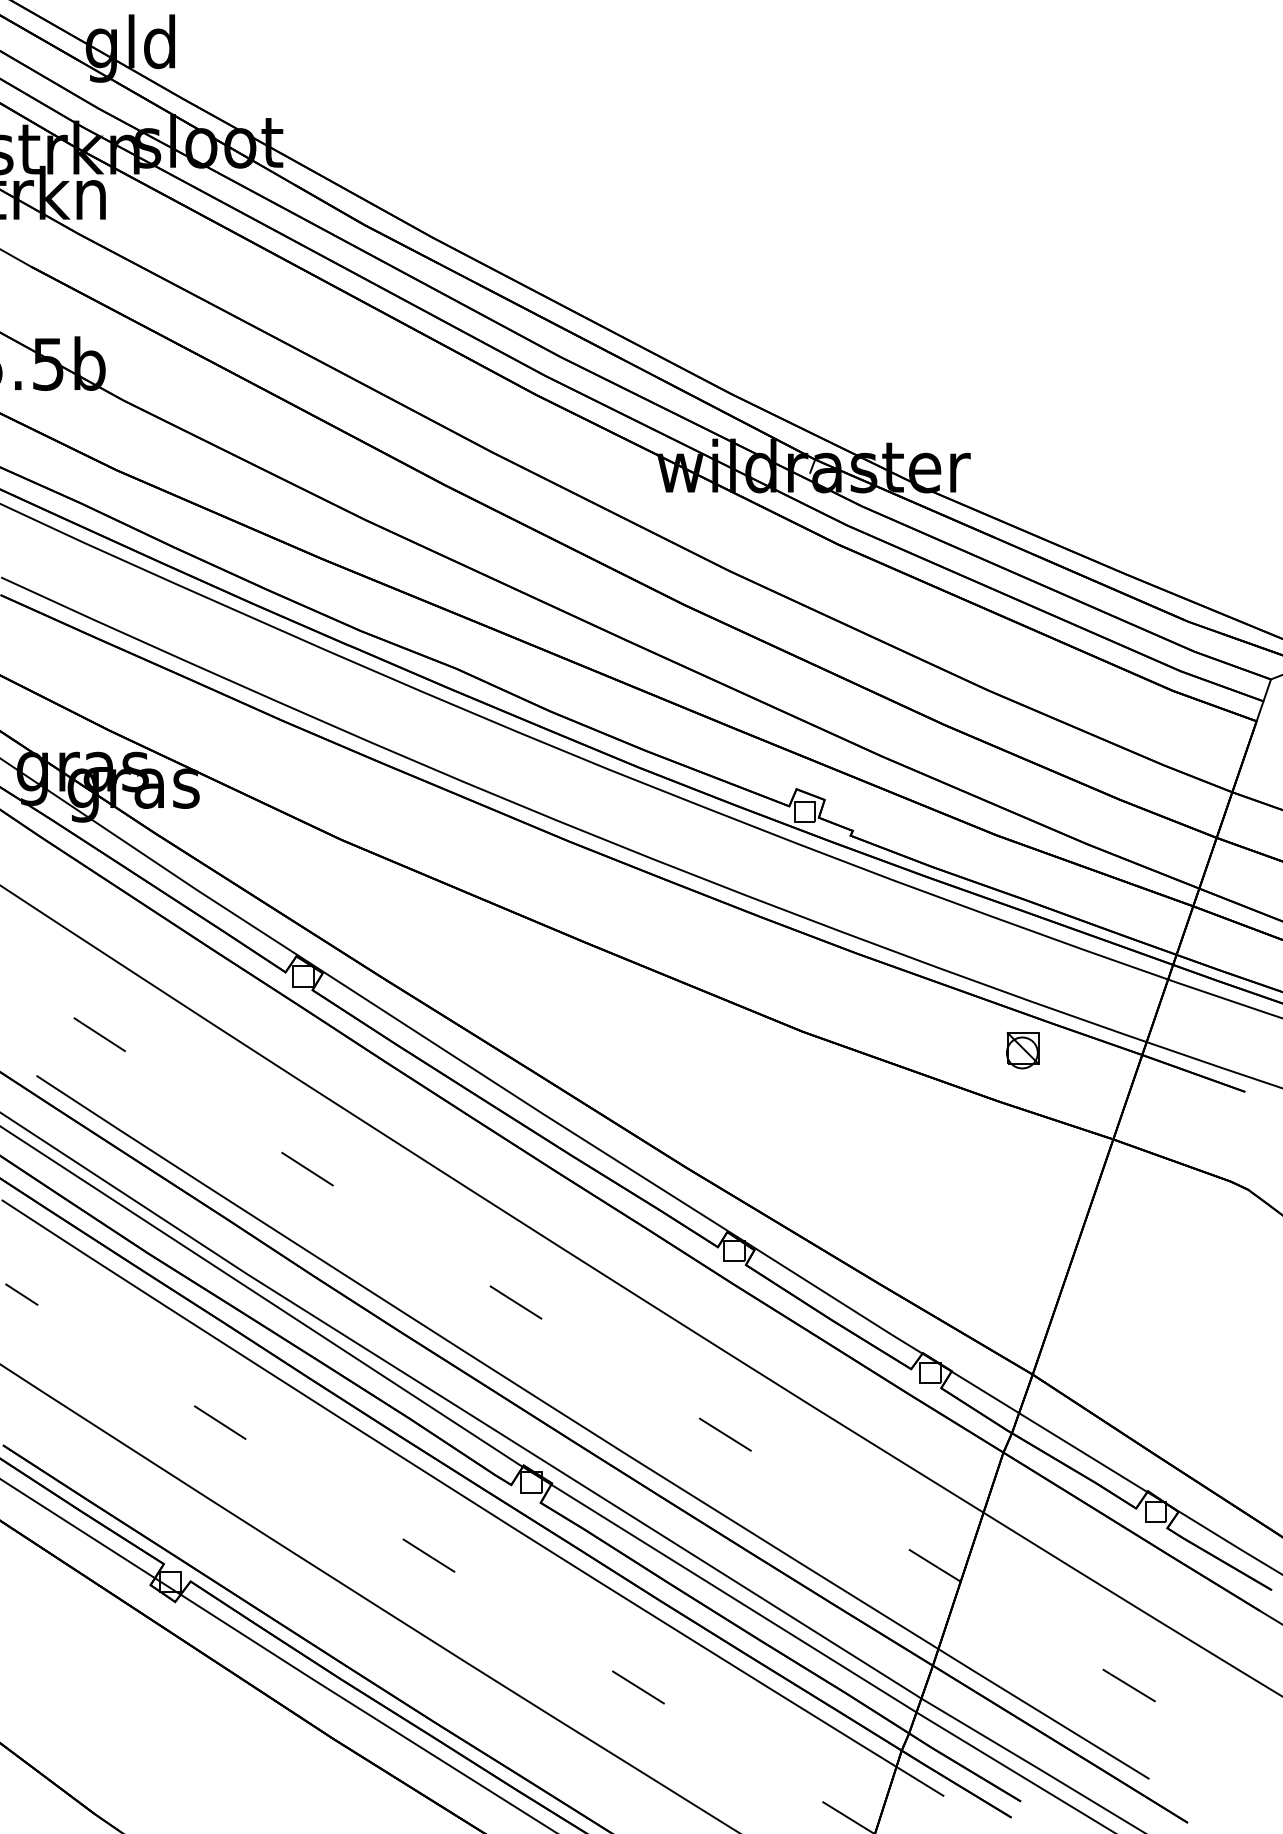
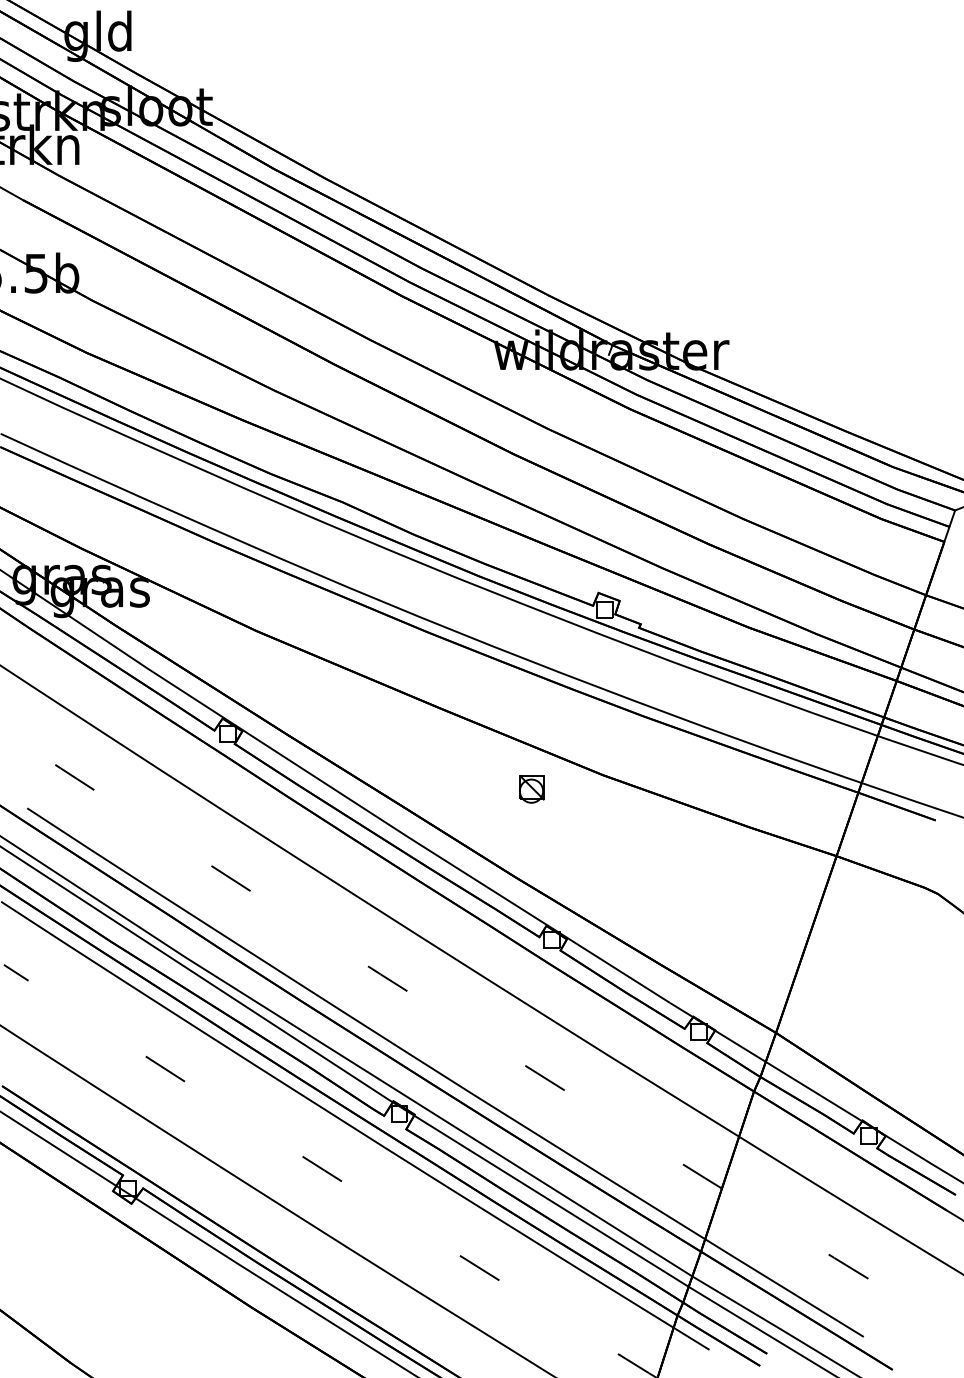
part: (1022, 1050) -> (531, 789), moved

